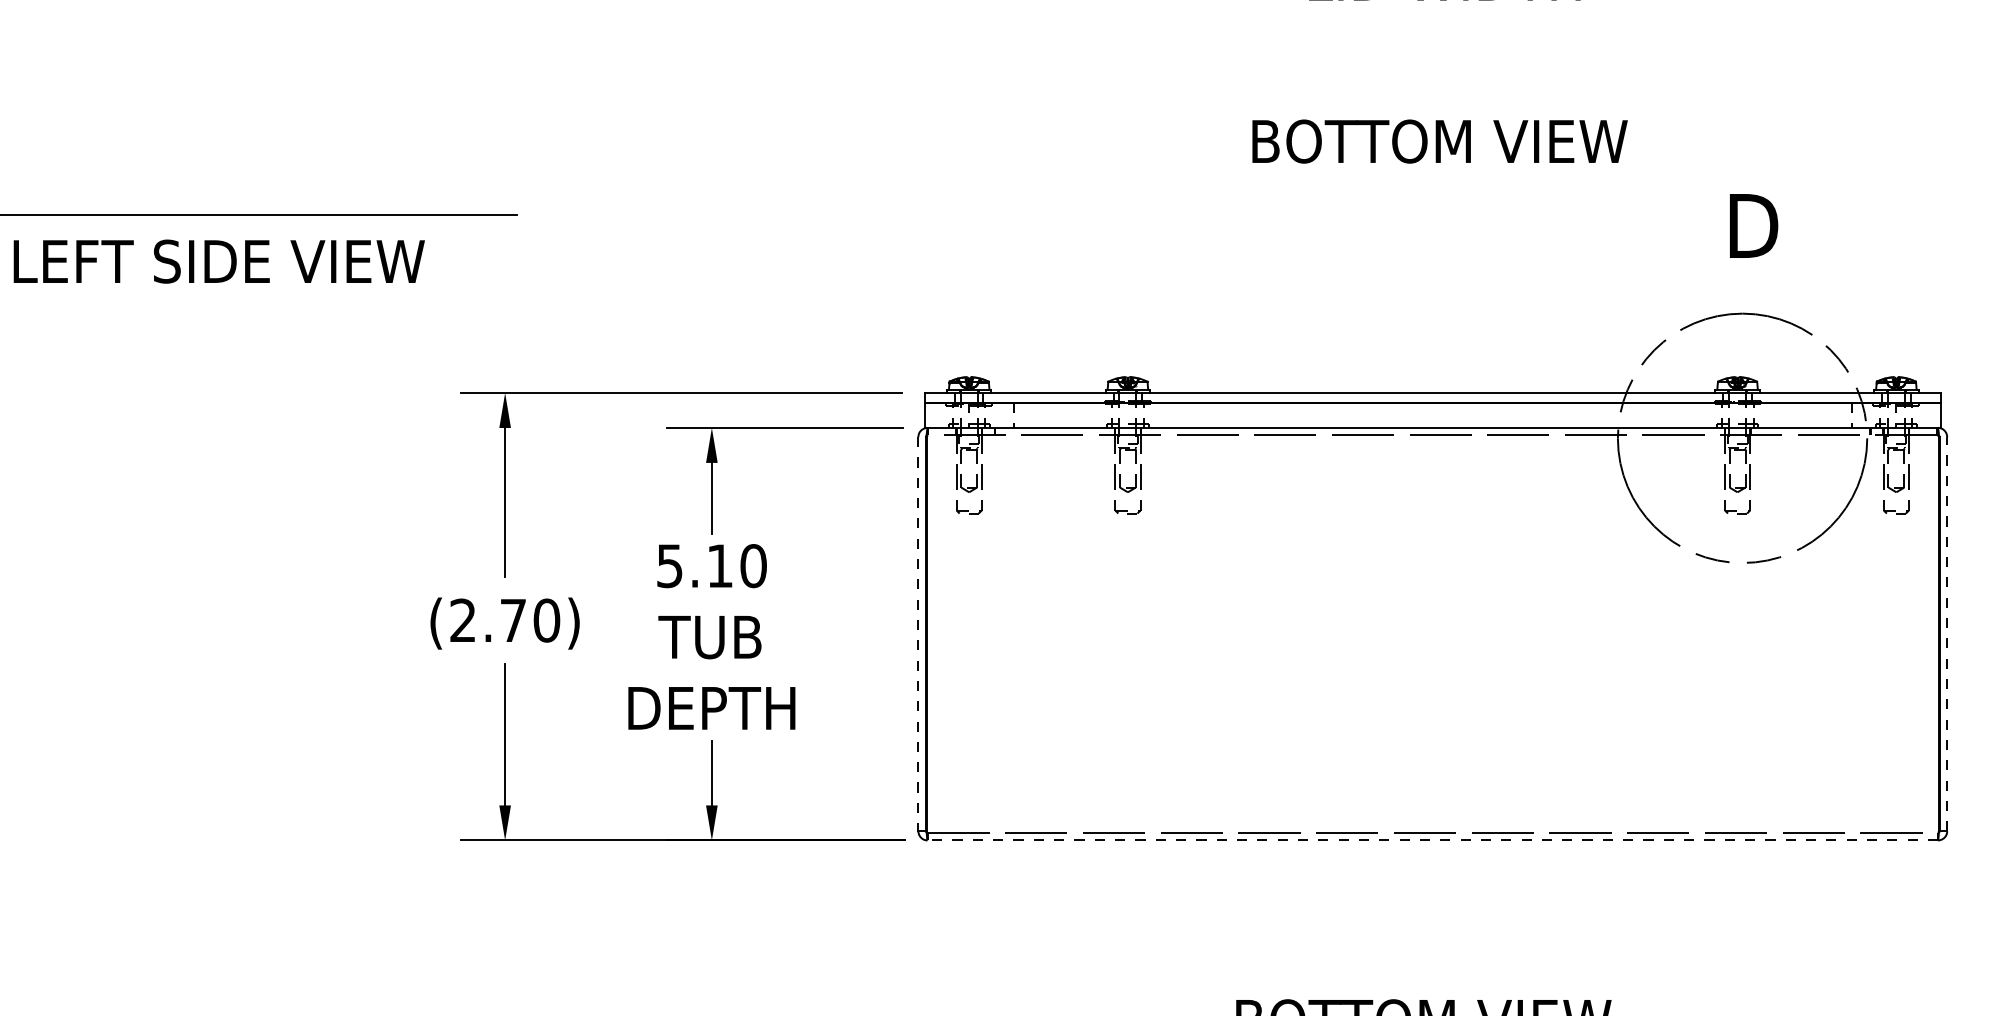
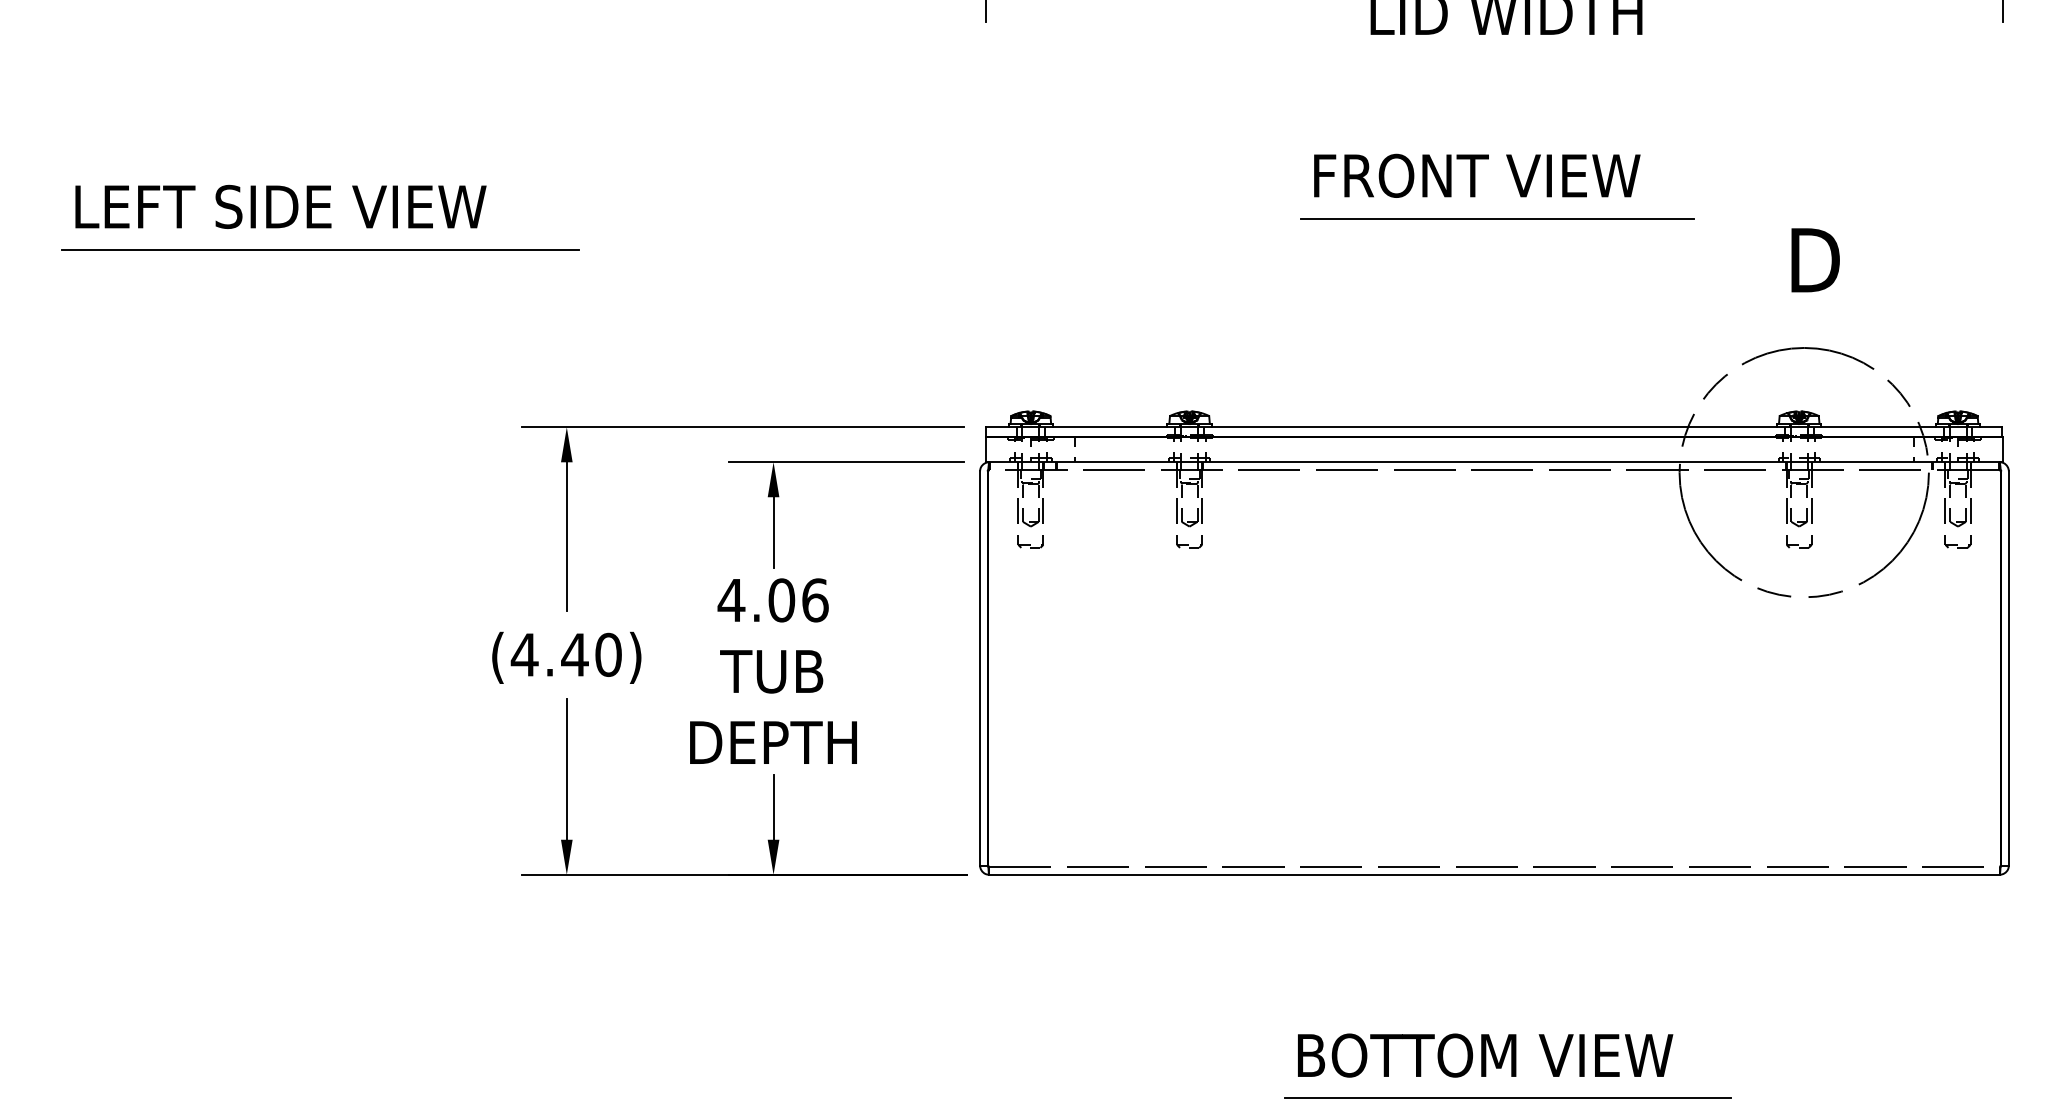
text: (1442, 141) -> (1504, 175), BOTTOM VIEW -> FRONT VIEW
line: (1434, 184) -> (1496, 218), added
text: (218, 261) -> (280, 206), moved
text: (710, 566) -> (772, 600), 5.10 -> 4.06
text: (487, 620) -> (549, 654), (2.70) -> (4.40)
line: (1946, 634) -> (2008, 668), dashed -> solid
line: (918, 635) -> (980, 669), dashed -> solid
line: (1431, 840) -> (1493, 874), dashed -> solid

